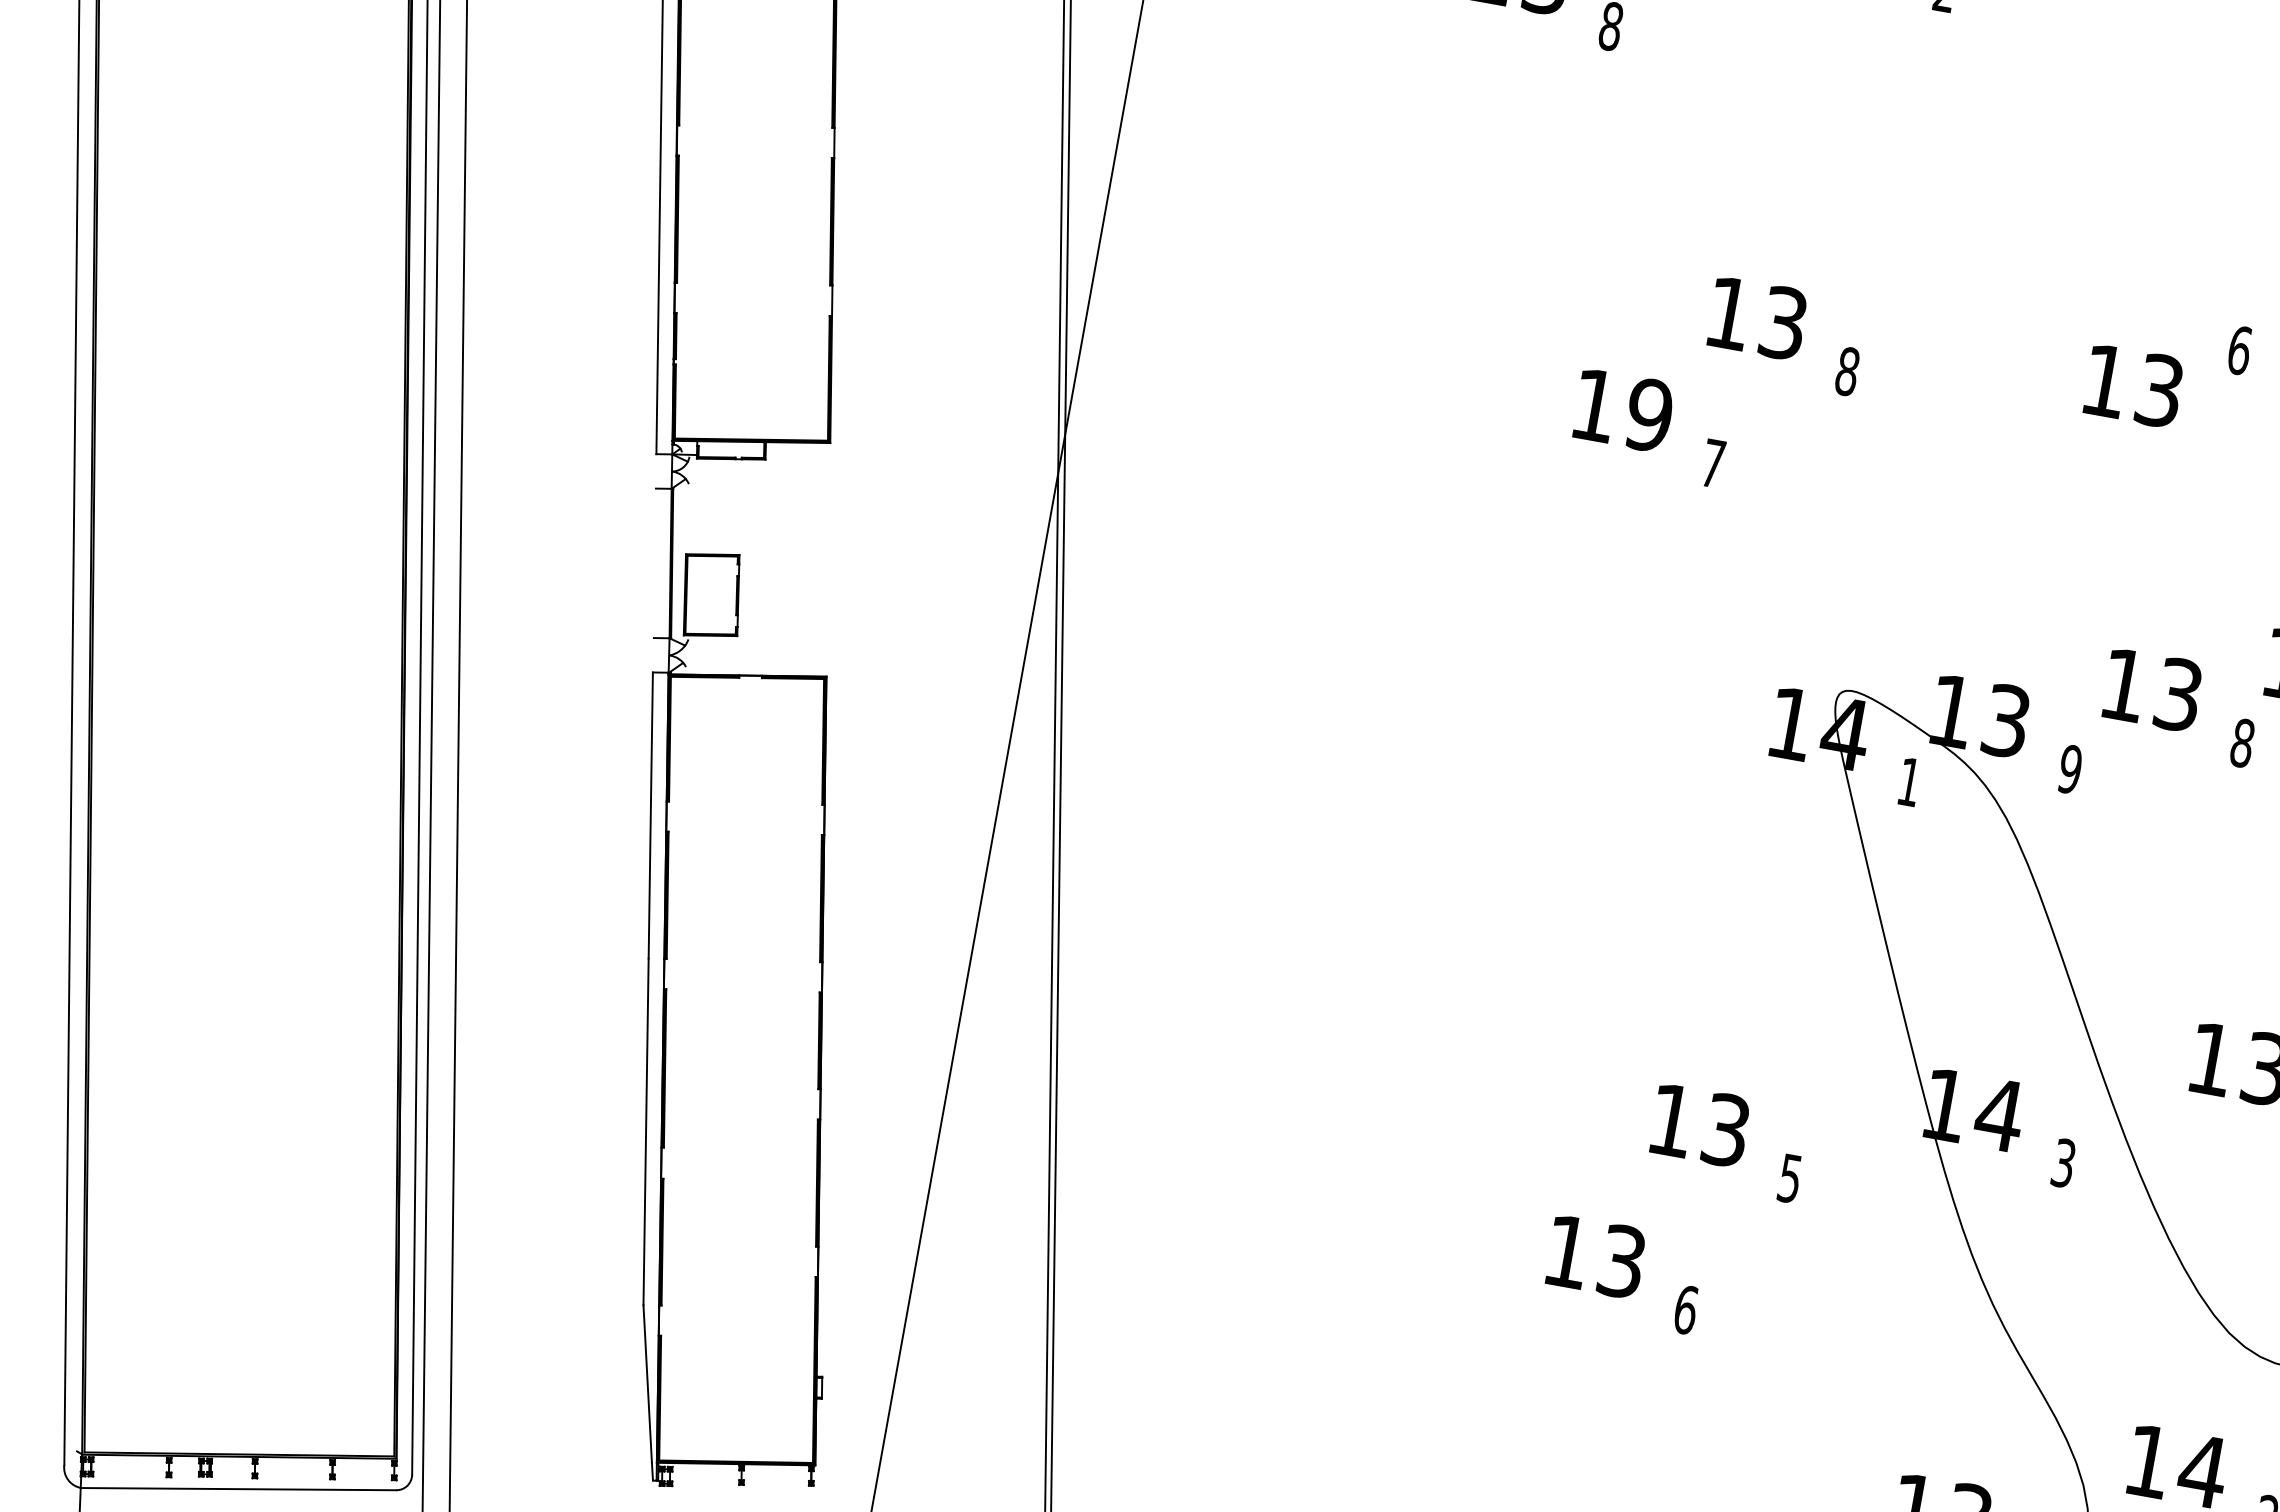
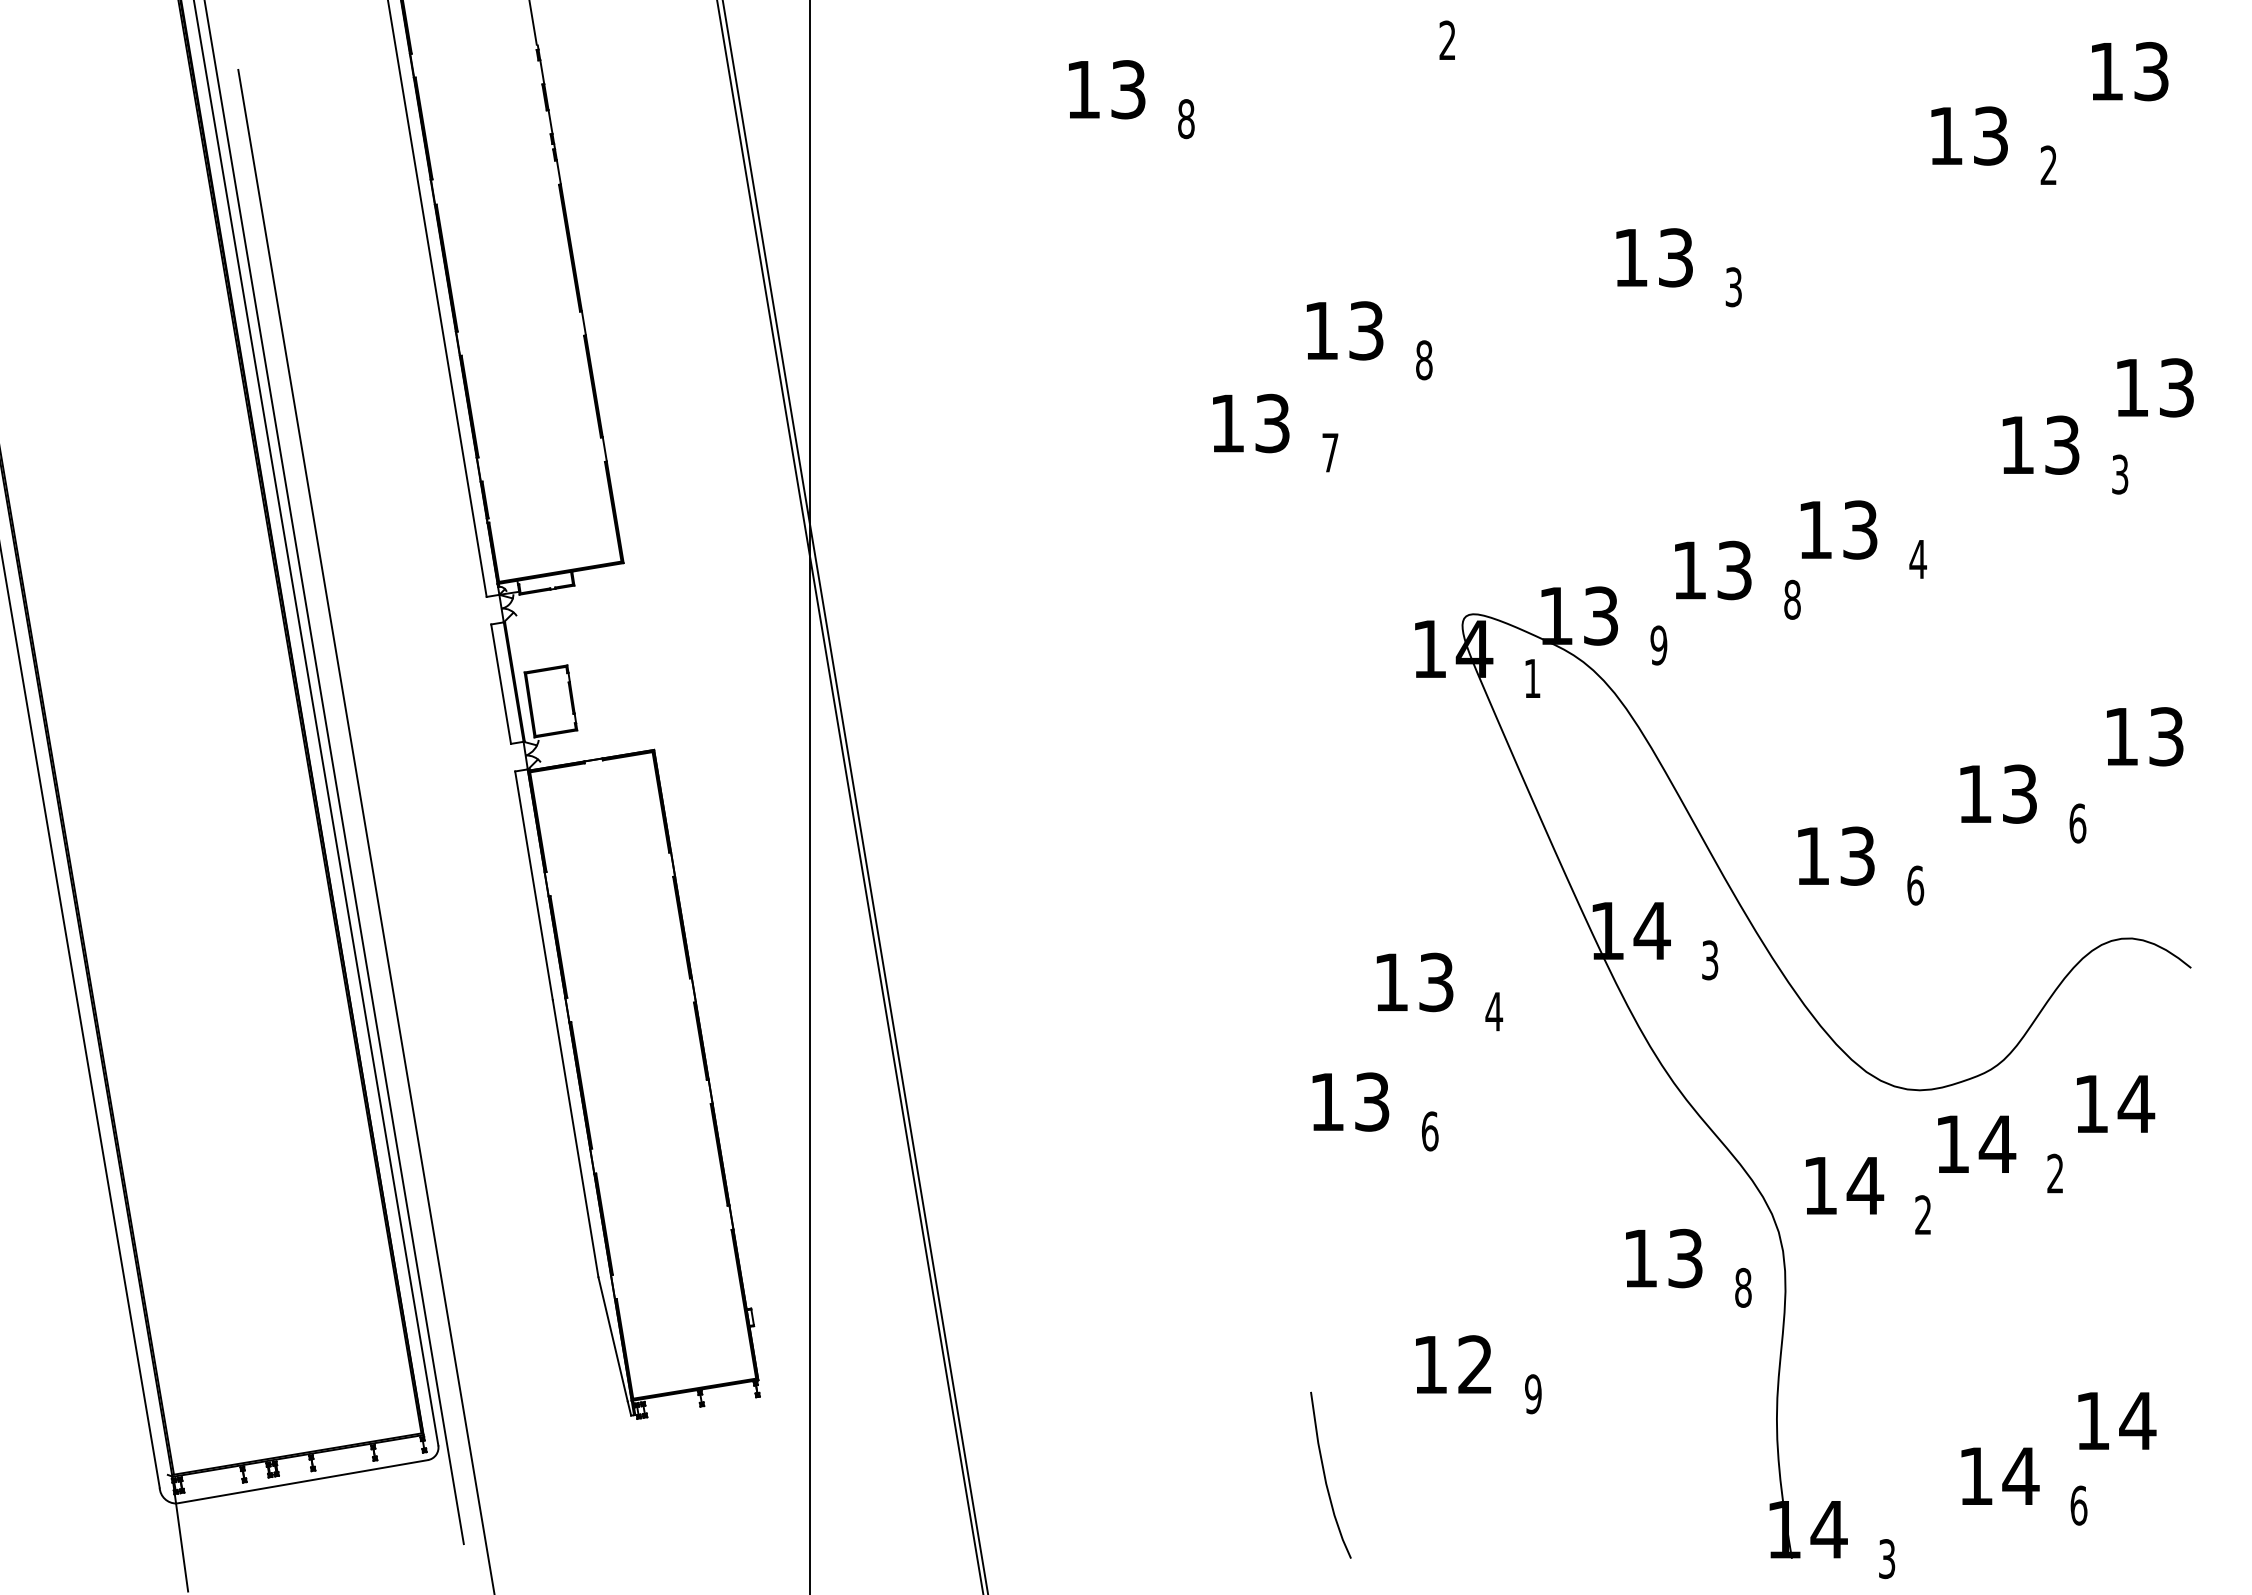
text: (2239, 350) -> (1733, 287), 6 -> 3
text: (2133, 385) -> (1654, 257), moved
text: (1649, 415) -> (1272, 423), 19 -> 13
line: (655, 562) -> (501, 683), added
text: (1790, 1178) -> (1494, 1011), 5 -> 4

